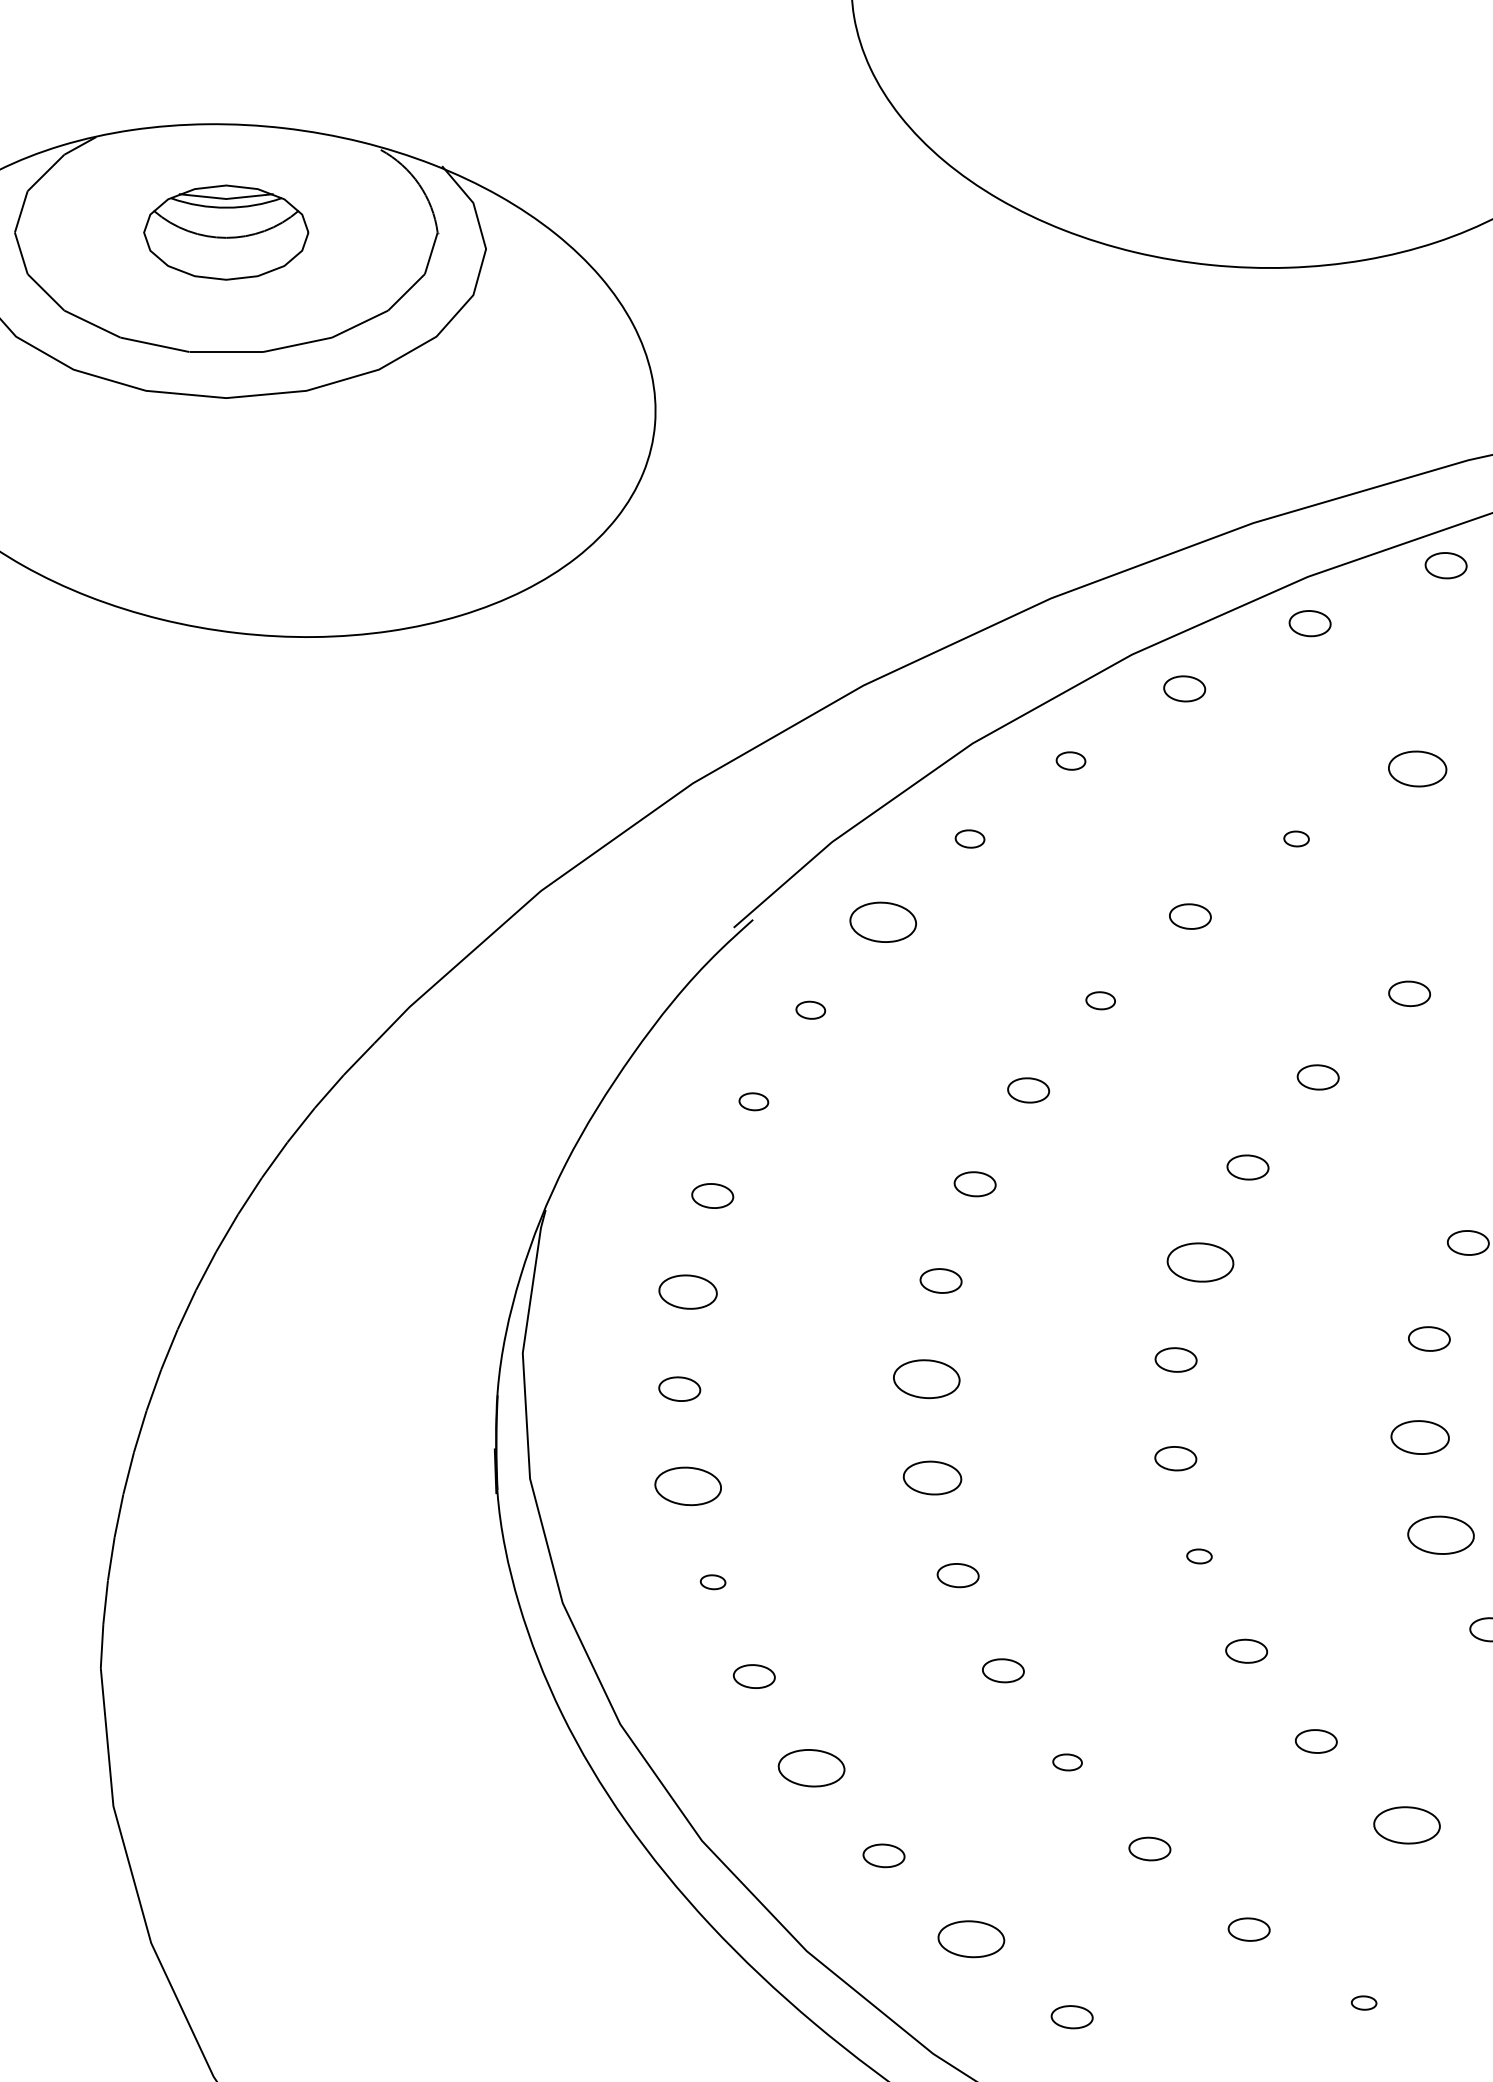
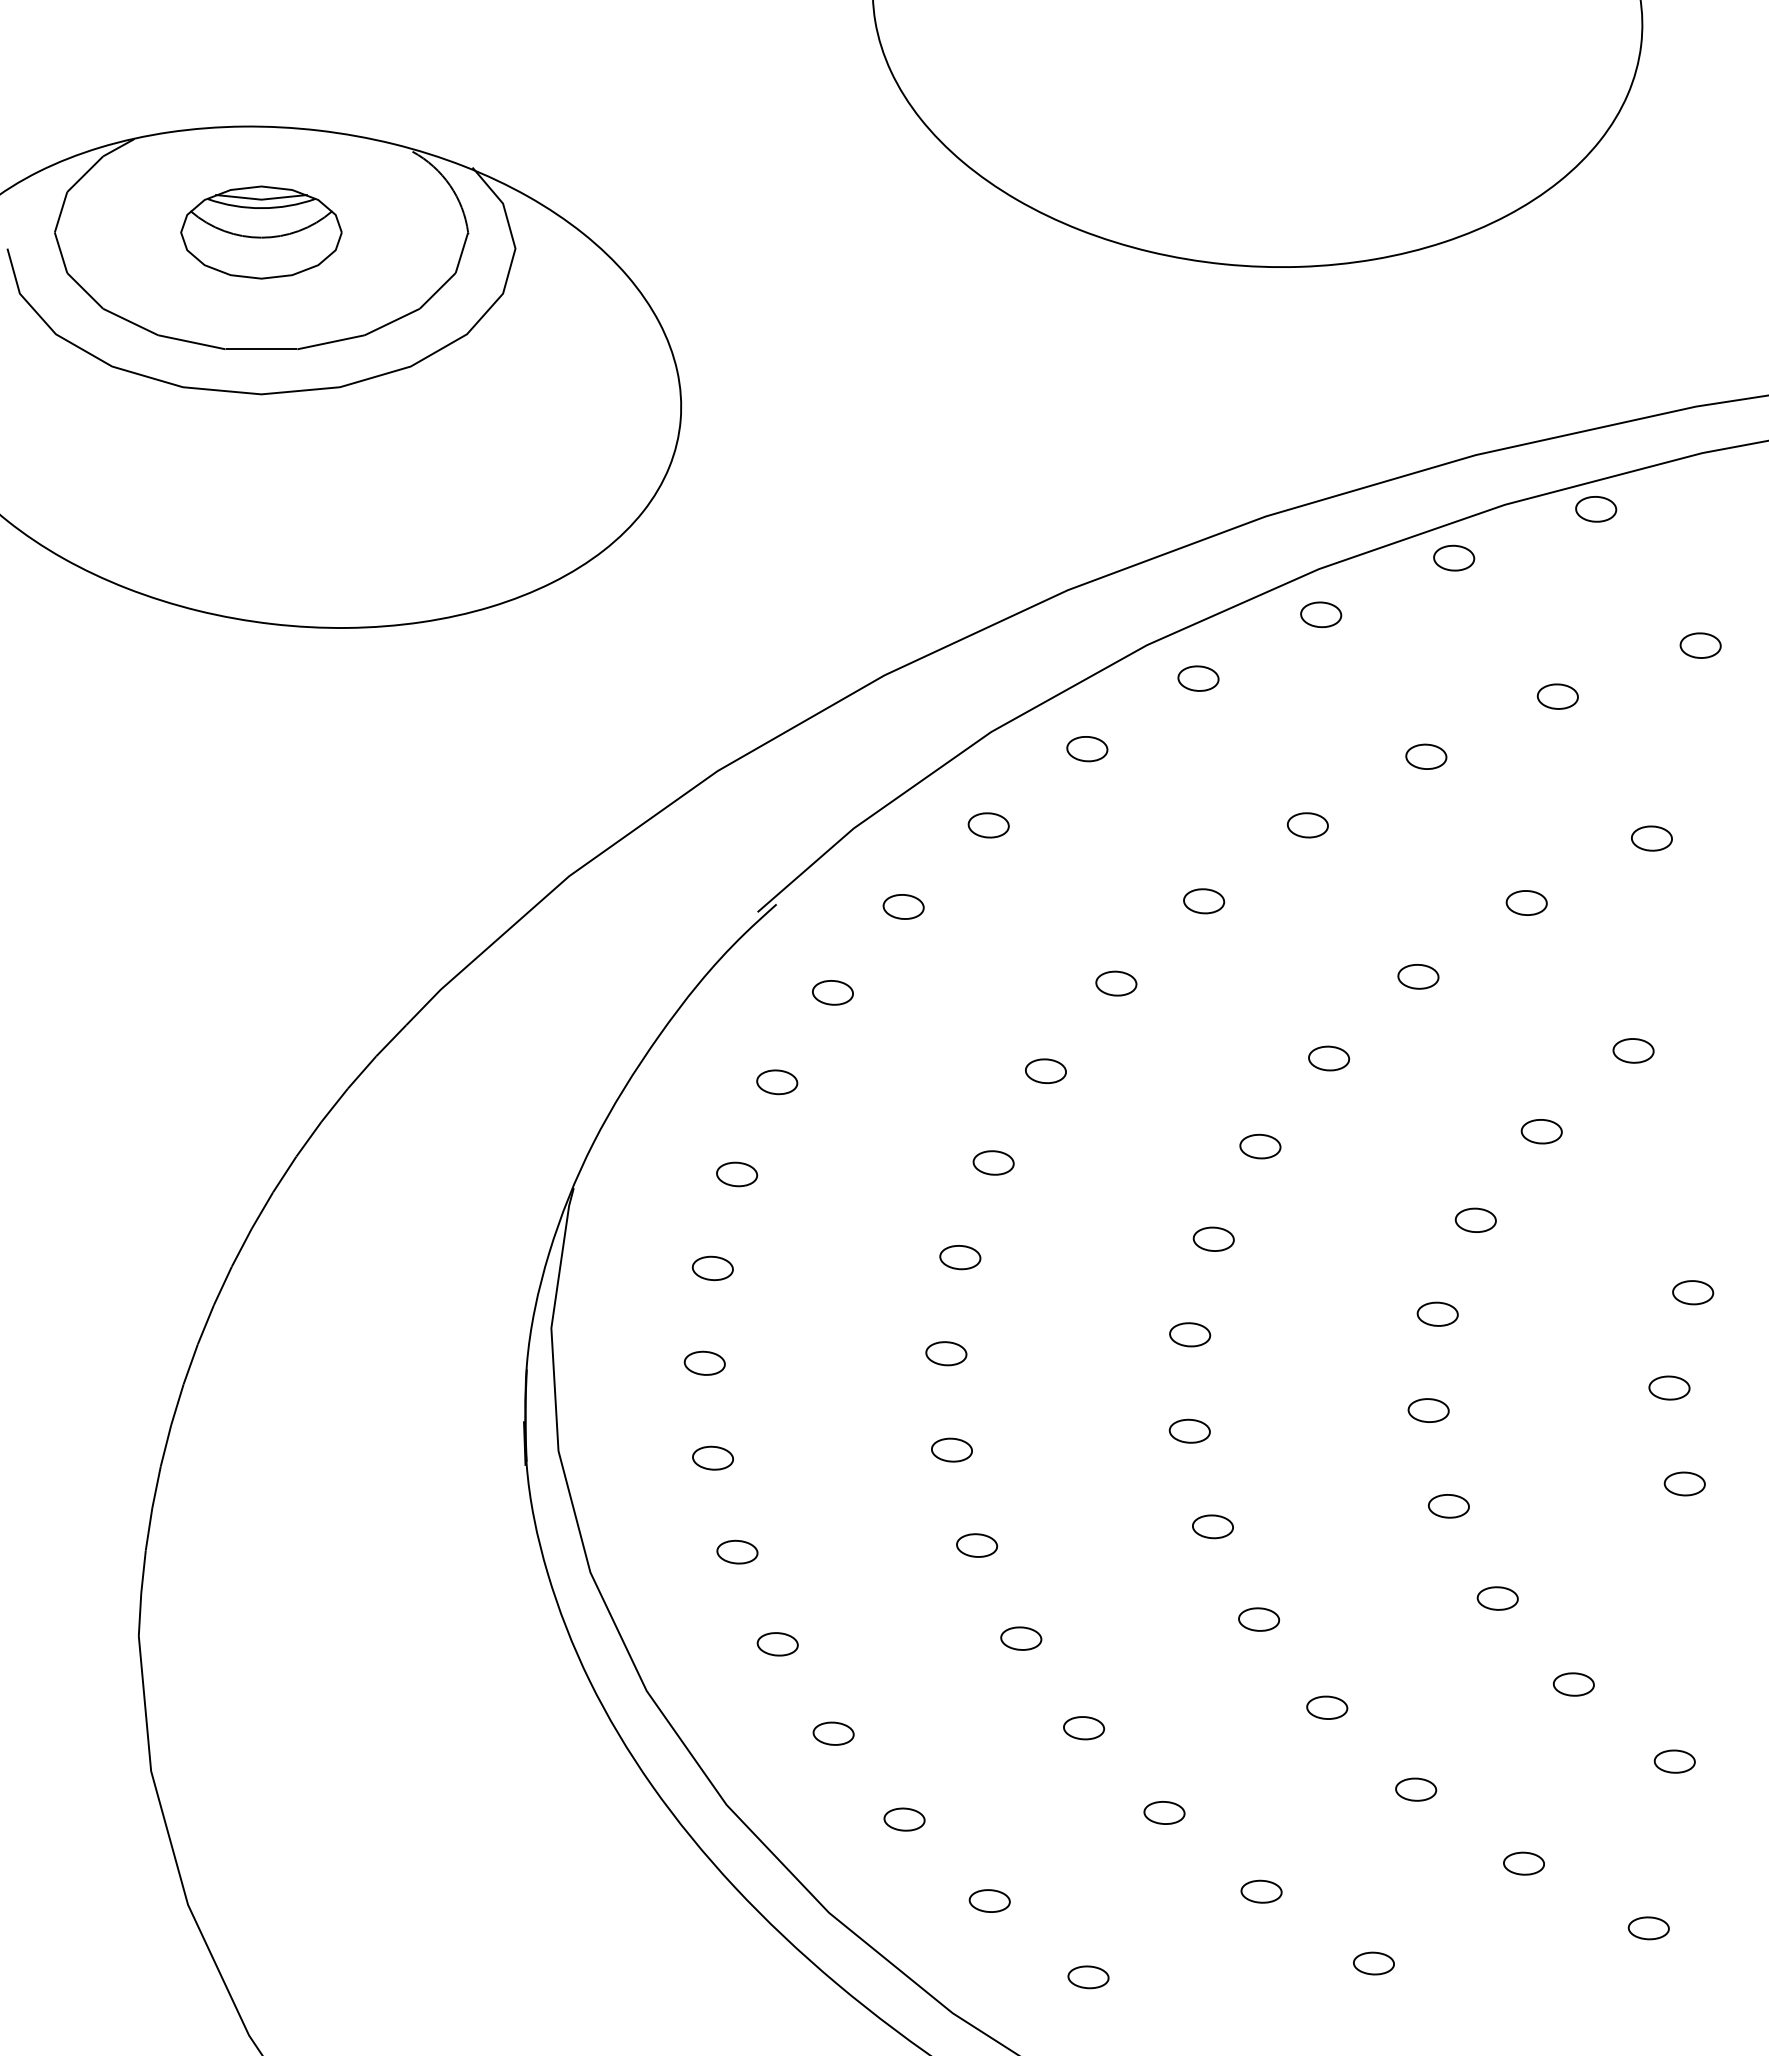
part: (1071, 761) -> (1087, 749), size x1.43
part: (1417, 768) -> (1426, 756), size x0.71
part: (969, 839) -> (988, 825), size x1.43
part: (1296, 839) -> (1307, 825), size x1.67
part: (882, 921) -> (903, 906), size x0.62
part: (1100, 1000) -> (1116, 983), size x1.43
part: (810, 1009) -> (832, 992), size x1.43
part: (754, 1101) -> (777, 1082), size x1.43
part: (1200, 1261) -> (1213, 1238), size x0.62
part: (687, 1292) -> (712, 1268), size x0.71
part: (926, 1379) -> (946, 1353), size x0.62
part: (1419, 1437) -> (1428, 1410), size x0.71
part: (932, 1477) -> (951, 1449), size x0.71
part: (687, 1485) -> (712, 1457), size x0.62
part: (1440, 1535) -> (1448, 1506), size x0.62
part: (1198, 1556) -> (1212, 1526), size x1.67
part: (713, 1581) -> (737, 1551), size x1.67
part: (1067, 1762) -> (1083, 1728), size x1.43
part: (811, 1767) -> (833, 1733), size x0.62
part: (1407, 1825) -> (1416, 1789), size x0.62
part: (970, 1938) -> (989, 1900), size x0.62
part: (1363, 2003) -> (1373, 1963), size x1.67

